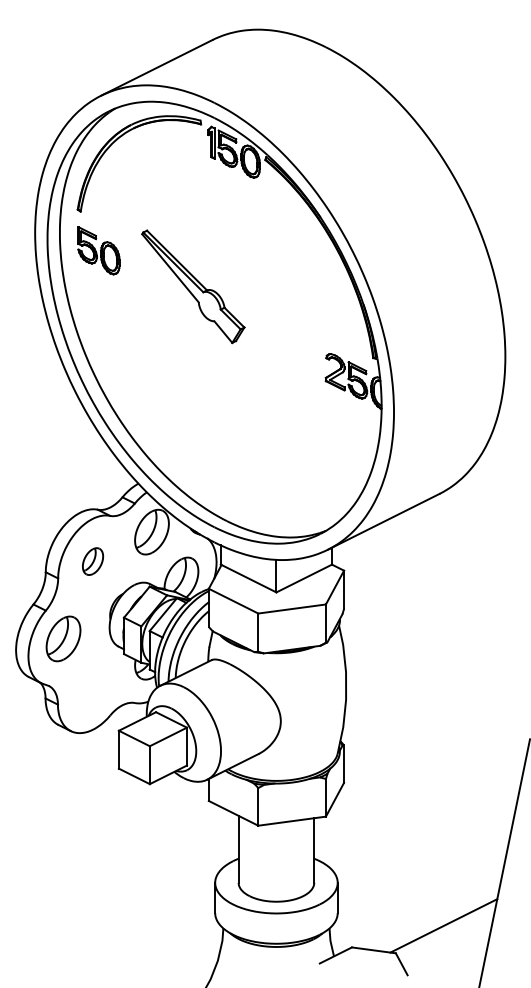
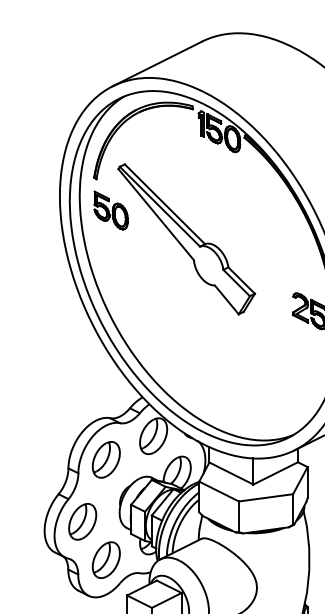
part: (193, 286) -> (186, 239), size x1.67
part: (92, 561) -> (105, 459), size x1.67
part: (92, 686) -> (105, 559), added

